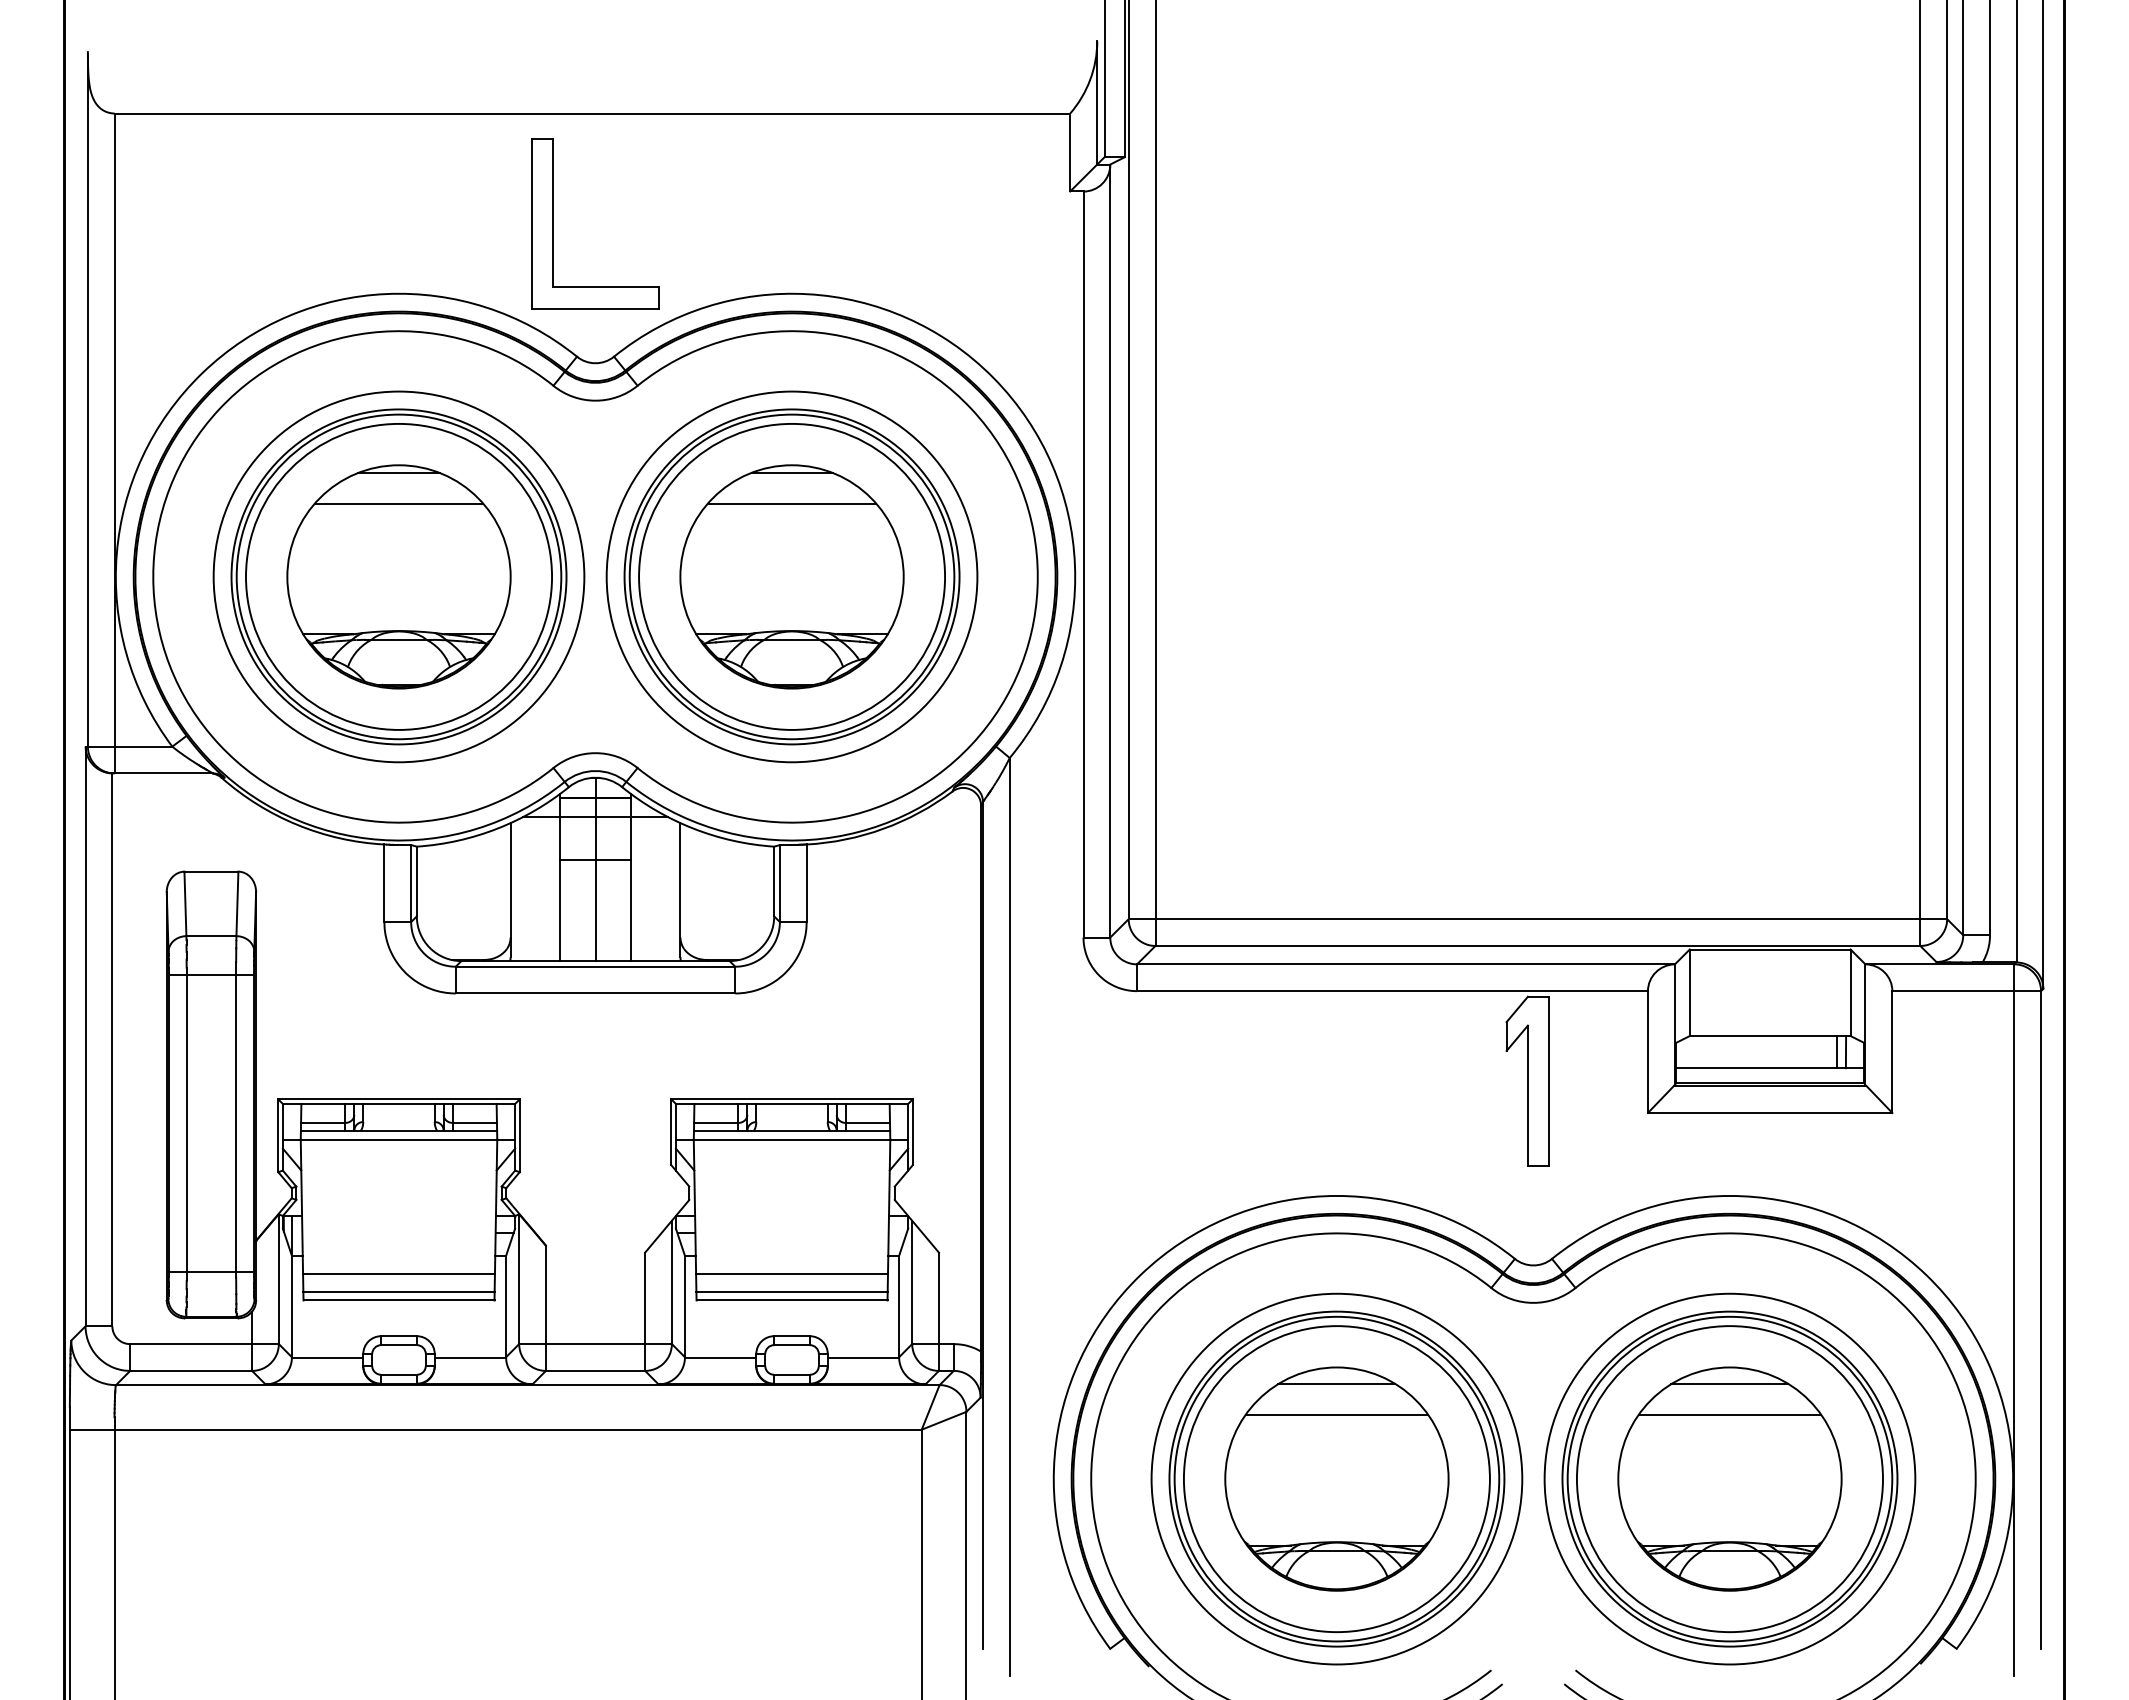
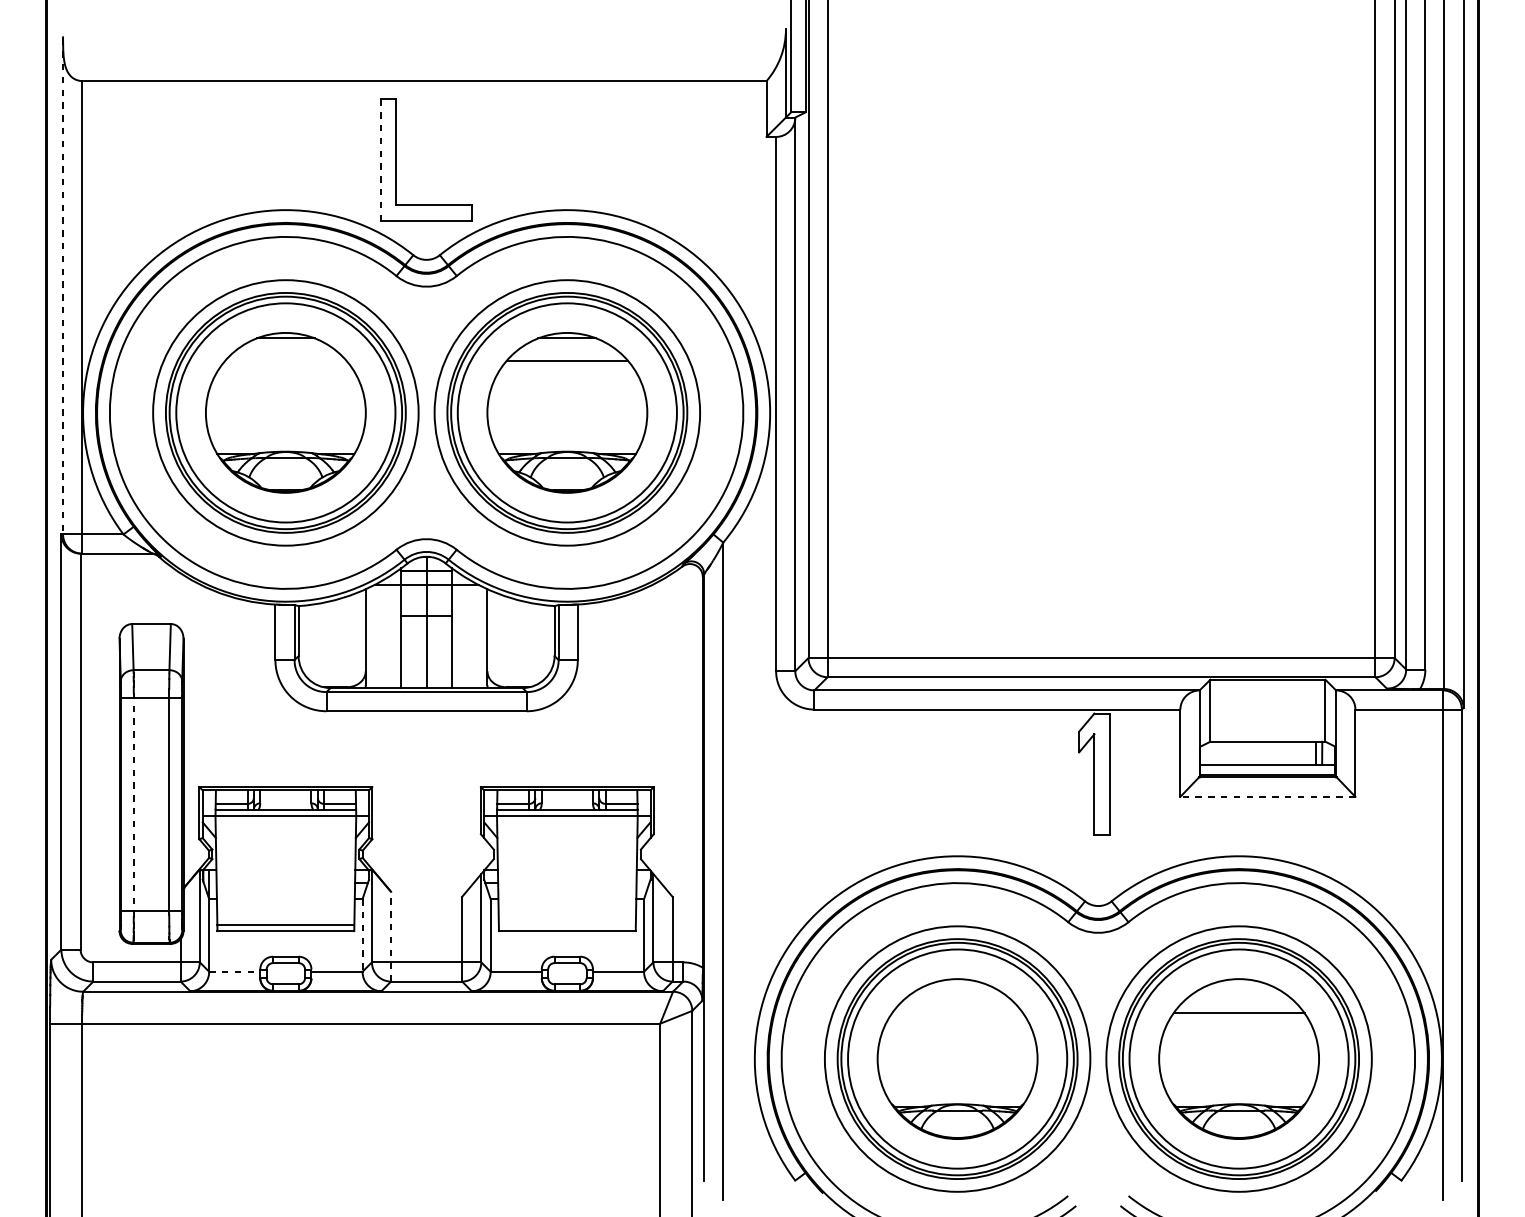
line: (532, 224) -> (381, 160), solid -> dashed
line: (87, 400) -> (62, 286), solid -> dashed
line: (398, 503) -> (285, 360), removed
line: (1769, 1112) -> (1267, 796), solid -> dashed
line: (186, 1120) -> (133, 802), solid -> dashed
line: (398, 1273) -> (285, 911), removed
line: (791, 1273) -> (566, 911), removed
line: (791, 1291) -> (566, 924), removed
line: (506, 1306) -> (362, 935), solid -> dashed
line: (545, 1308) -> (390, 936), solid -> dashed
line: (327, 1357) -> (234, 971), solid -> dashed
line: (1336, 1384) -> (957, 991), removed
line: (1729, 1384) -> (1238, 991), removed
line: (1336, 1414) -> (957, 1012), removed

